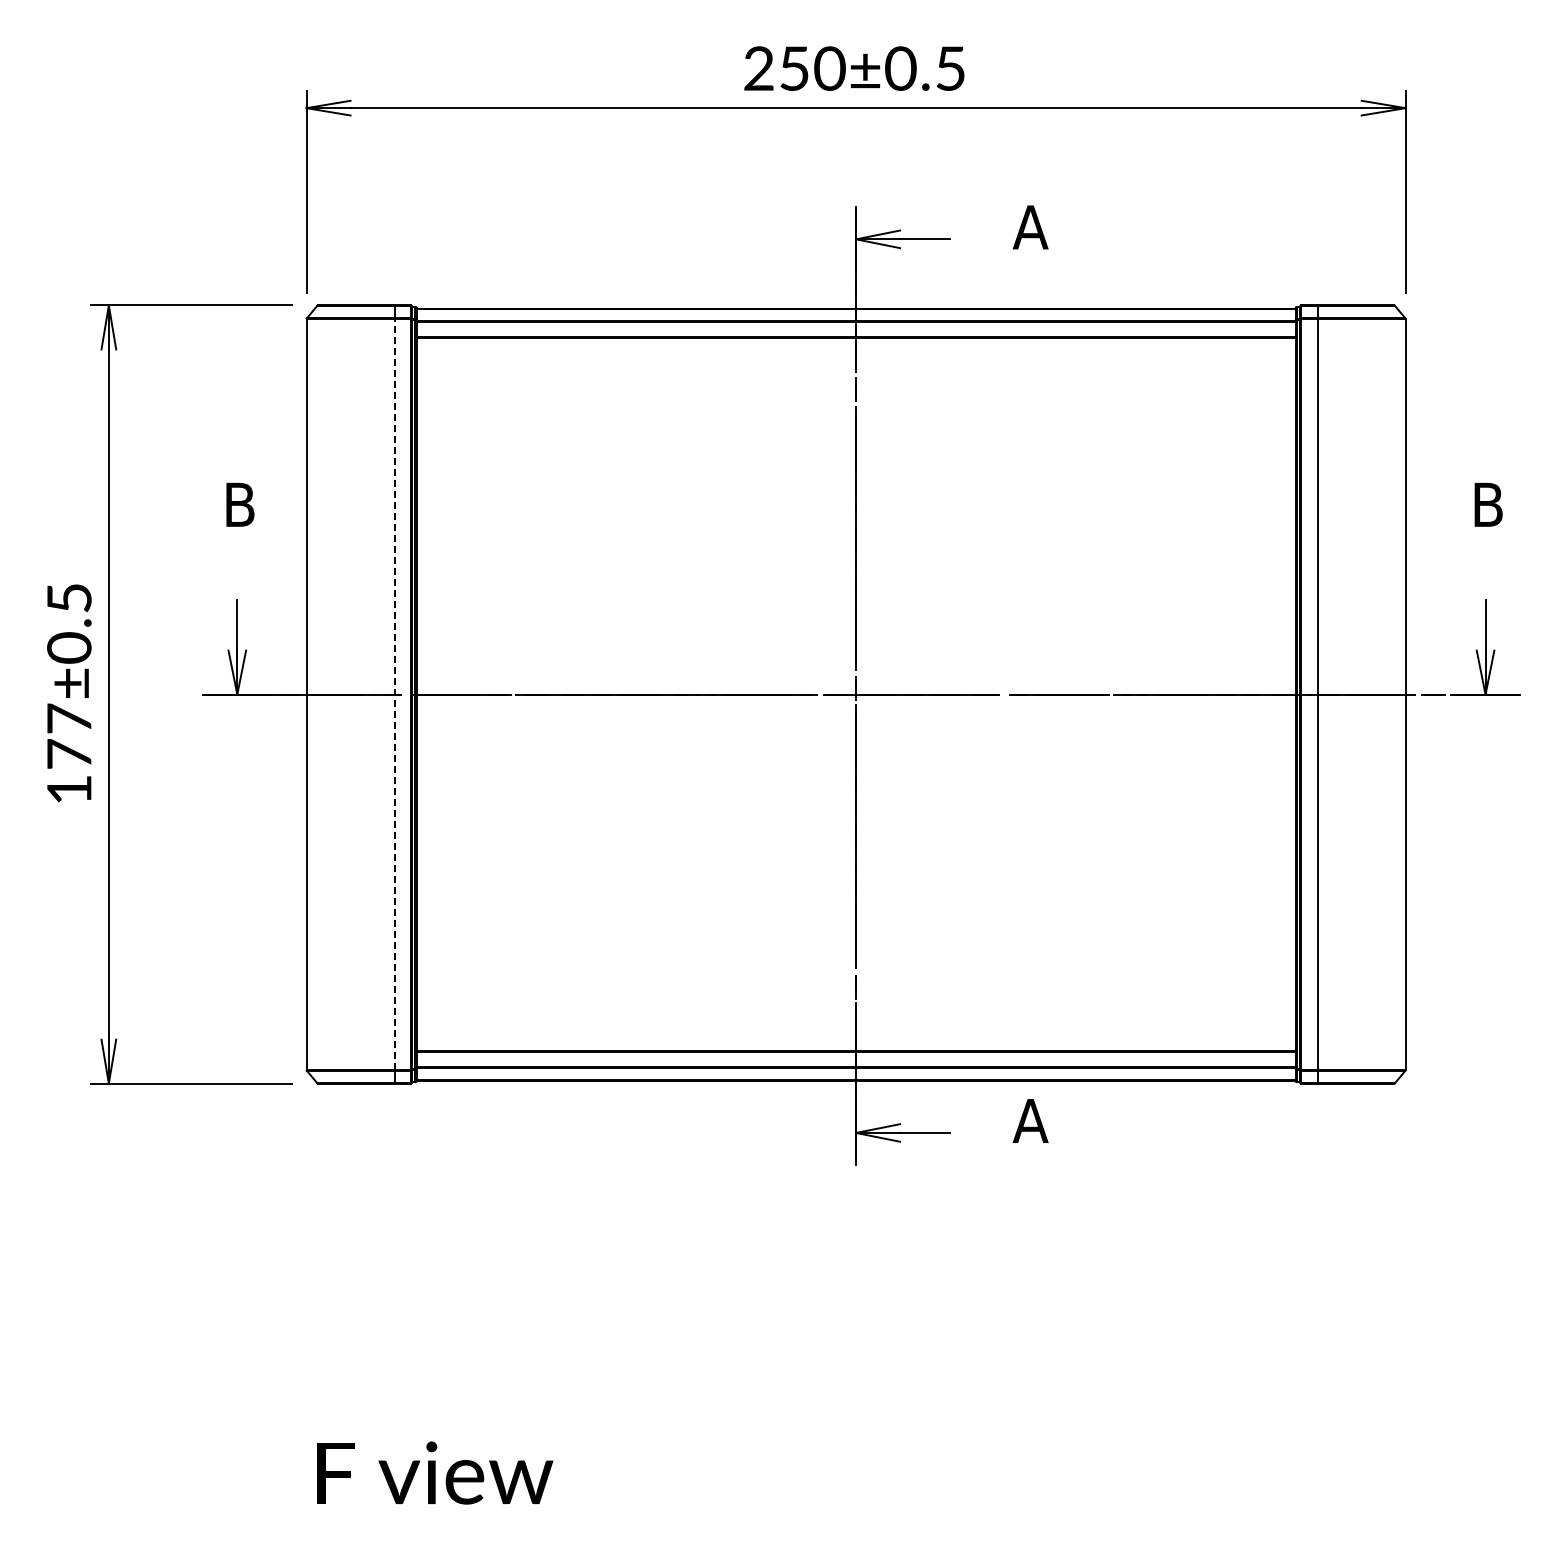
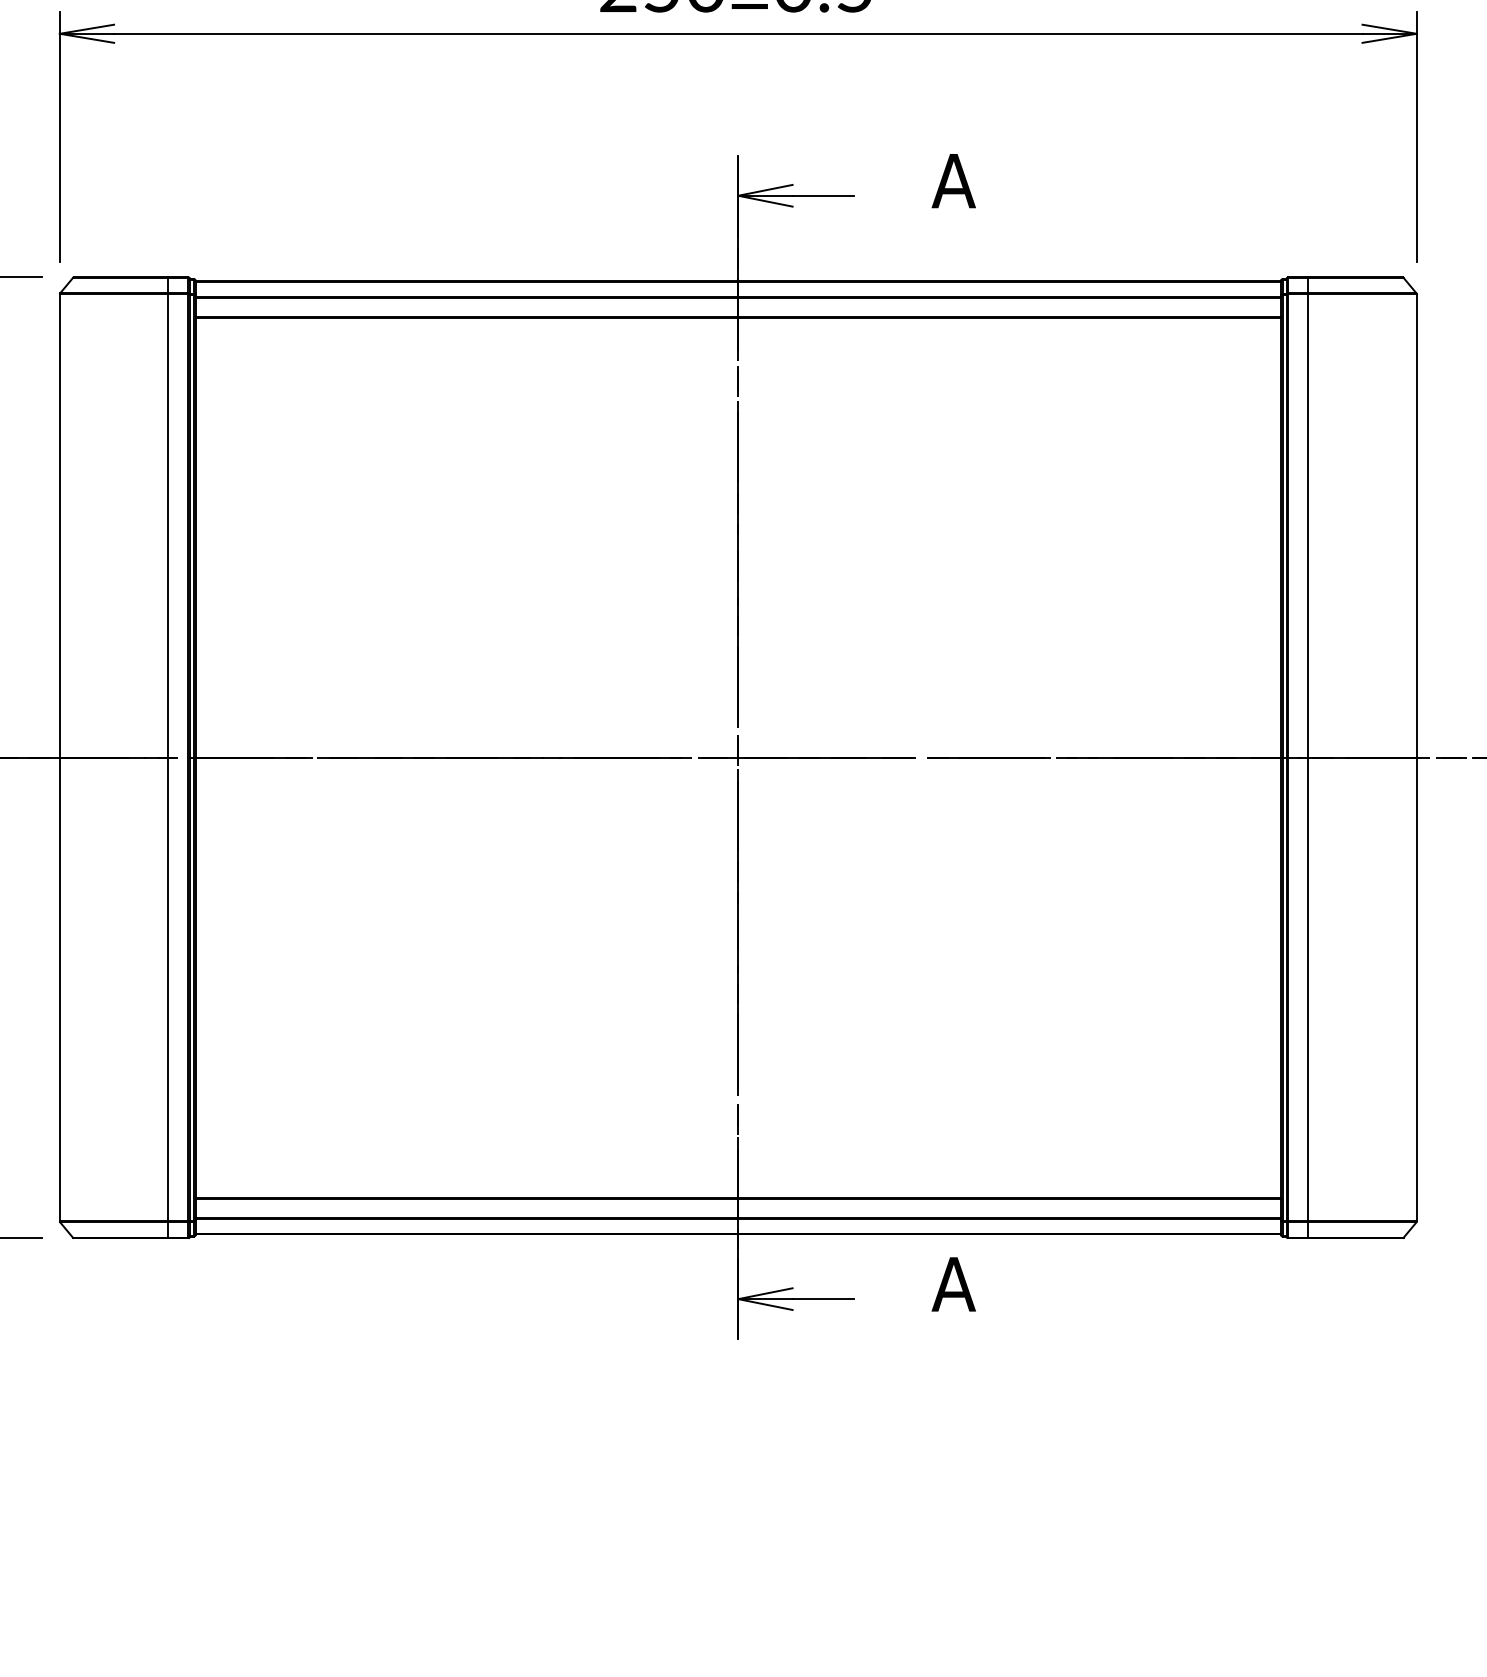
line: (394, 694) -> (168, 757), dashed -> solid

